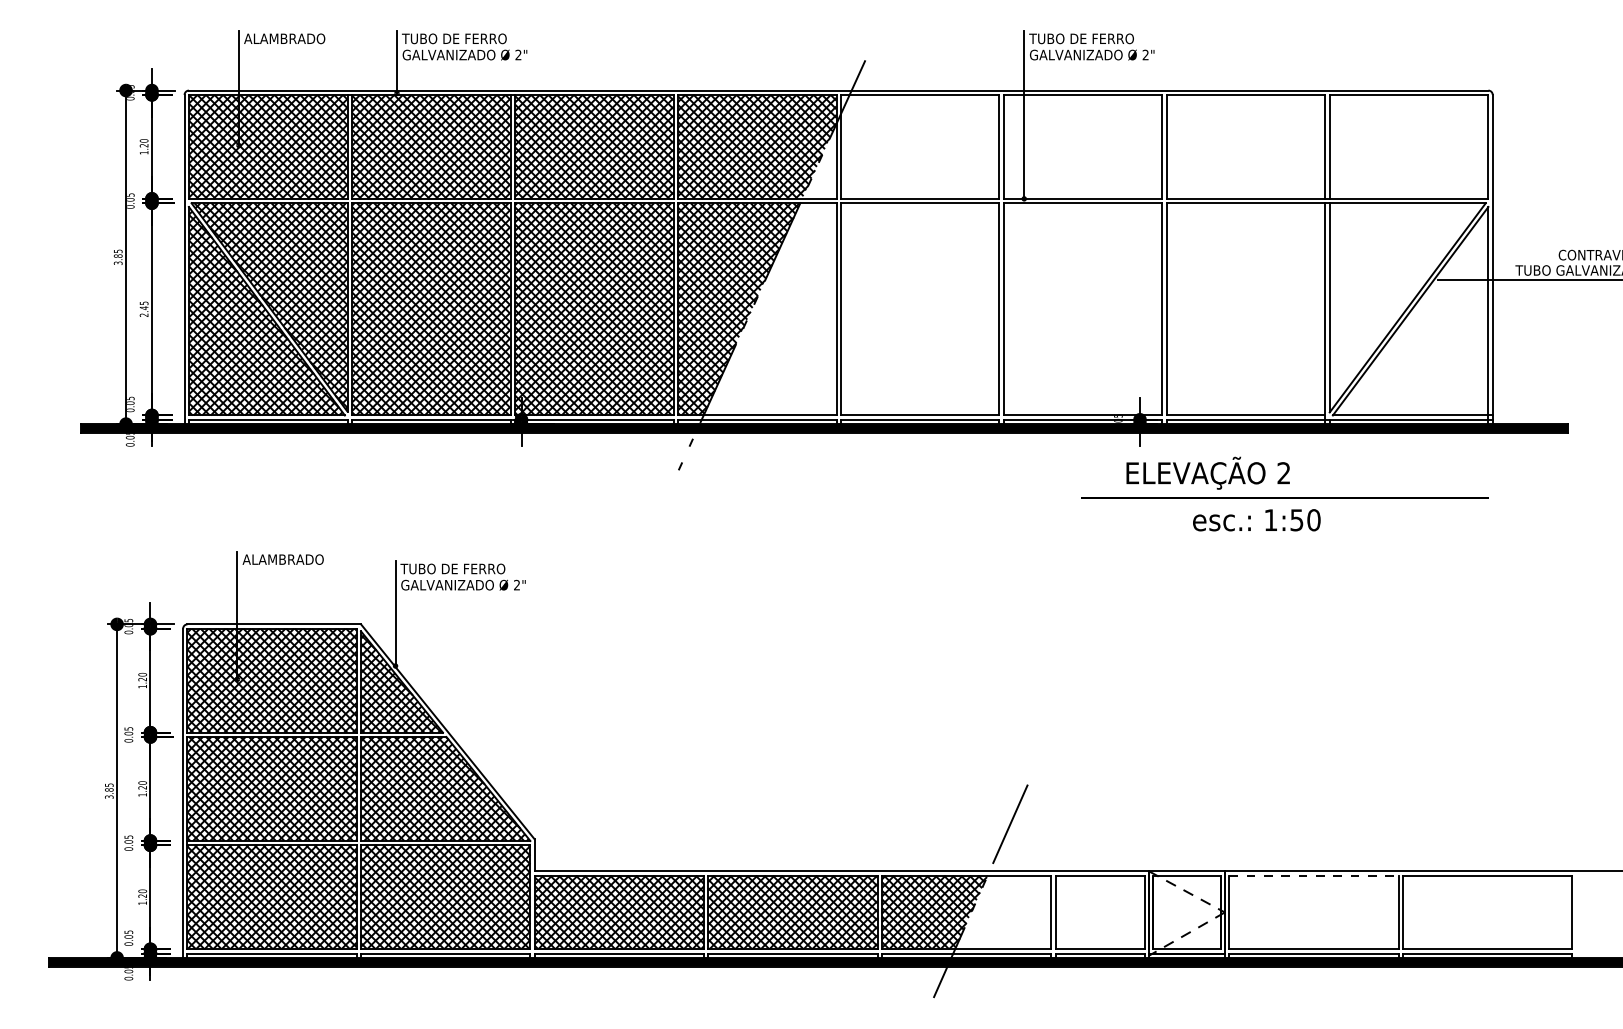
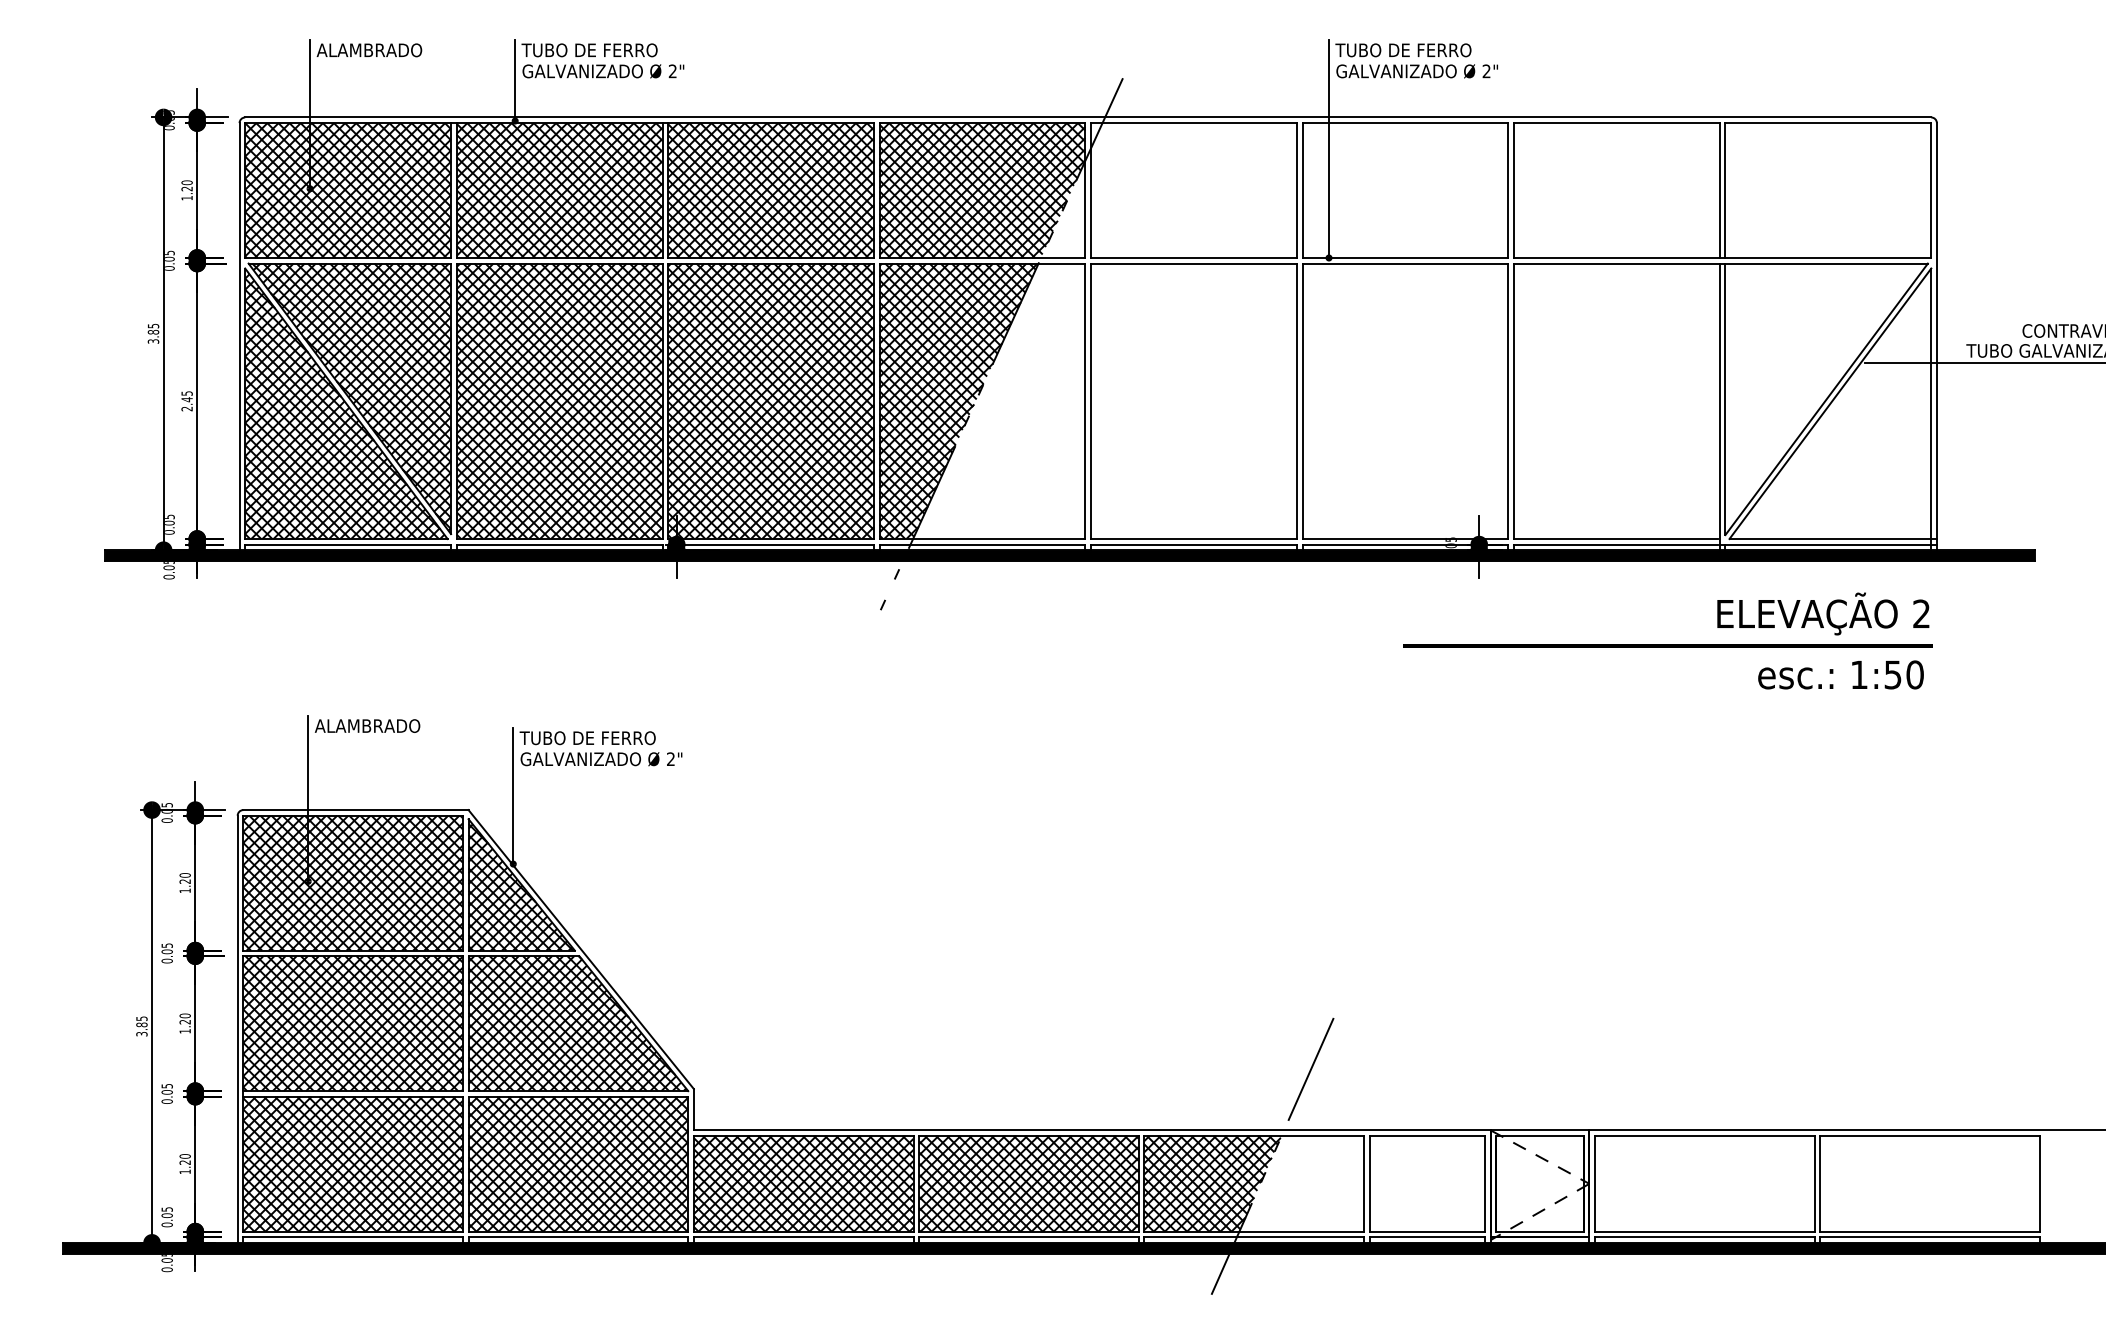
text: (1207, 472) -> (1822, 613), moved
text: (1256, 520) -> (1840, 675), moved
line: (1313, 875) -> (1704, 1135), dashed -> solid

